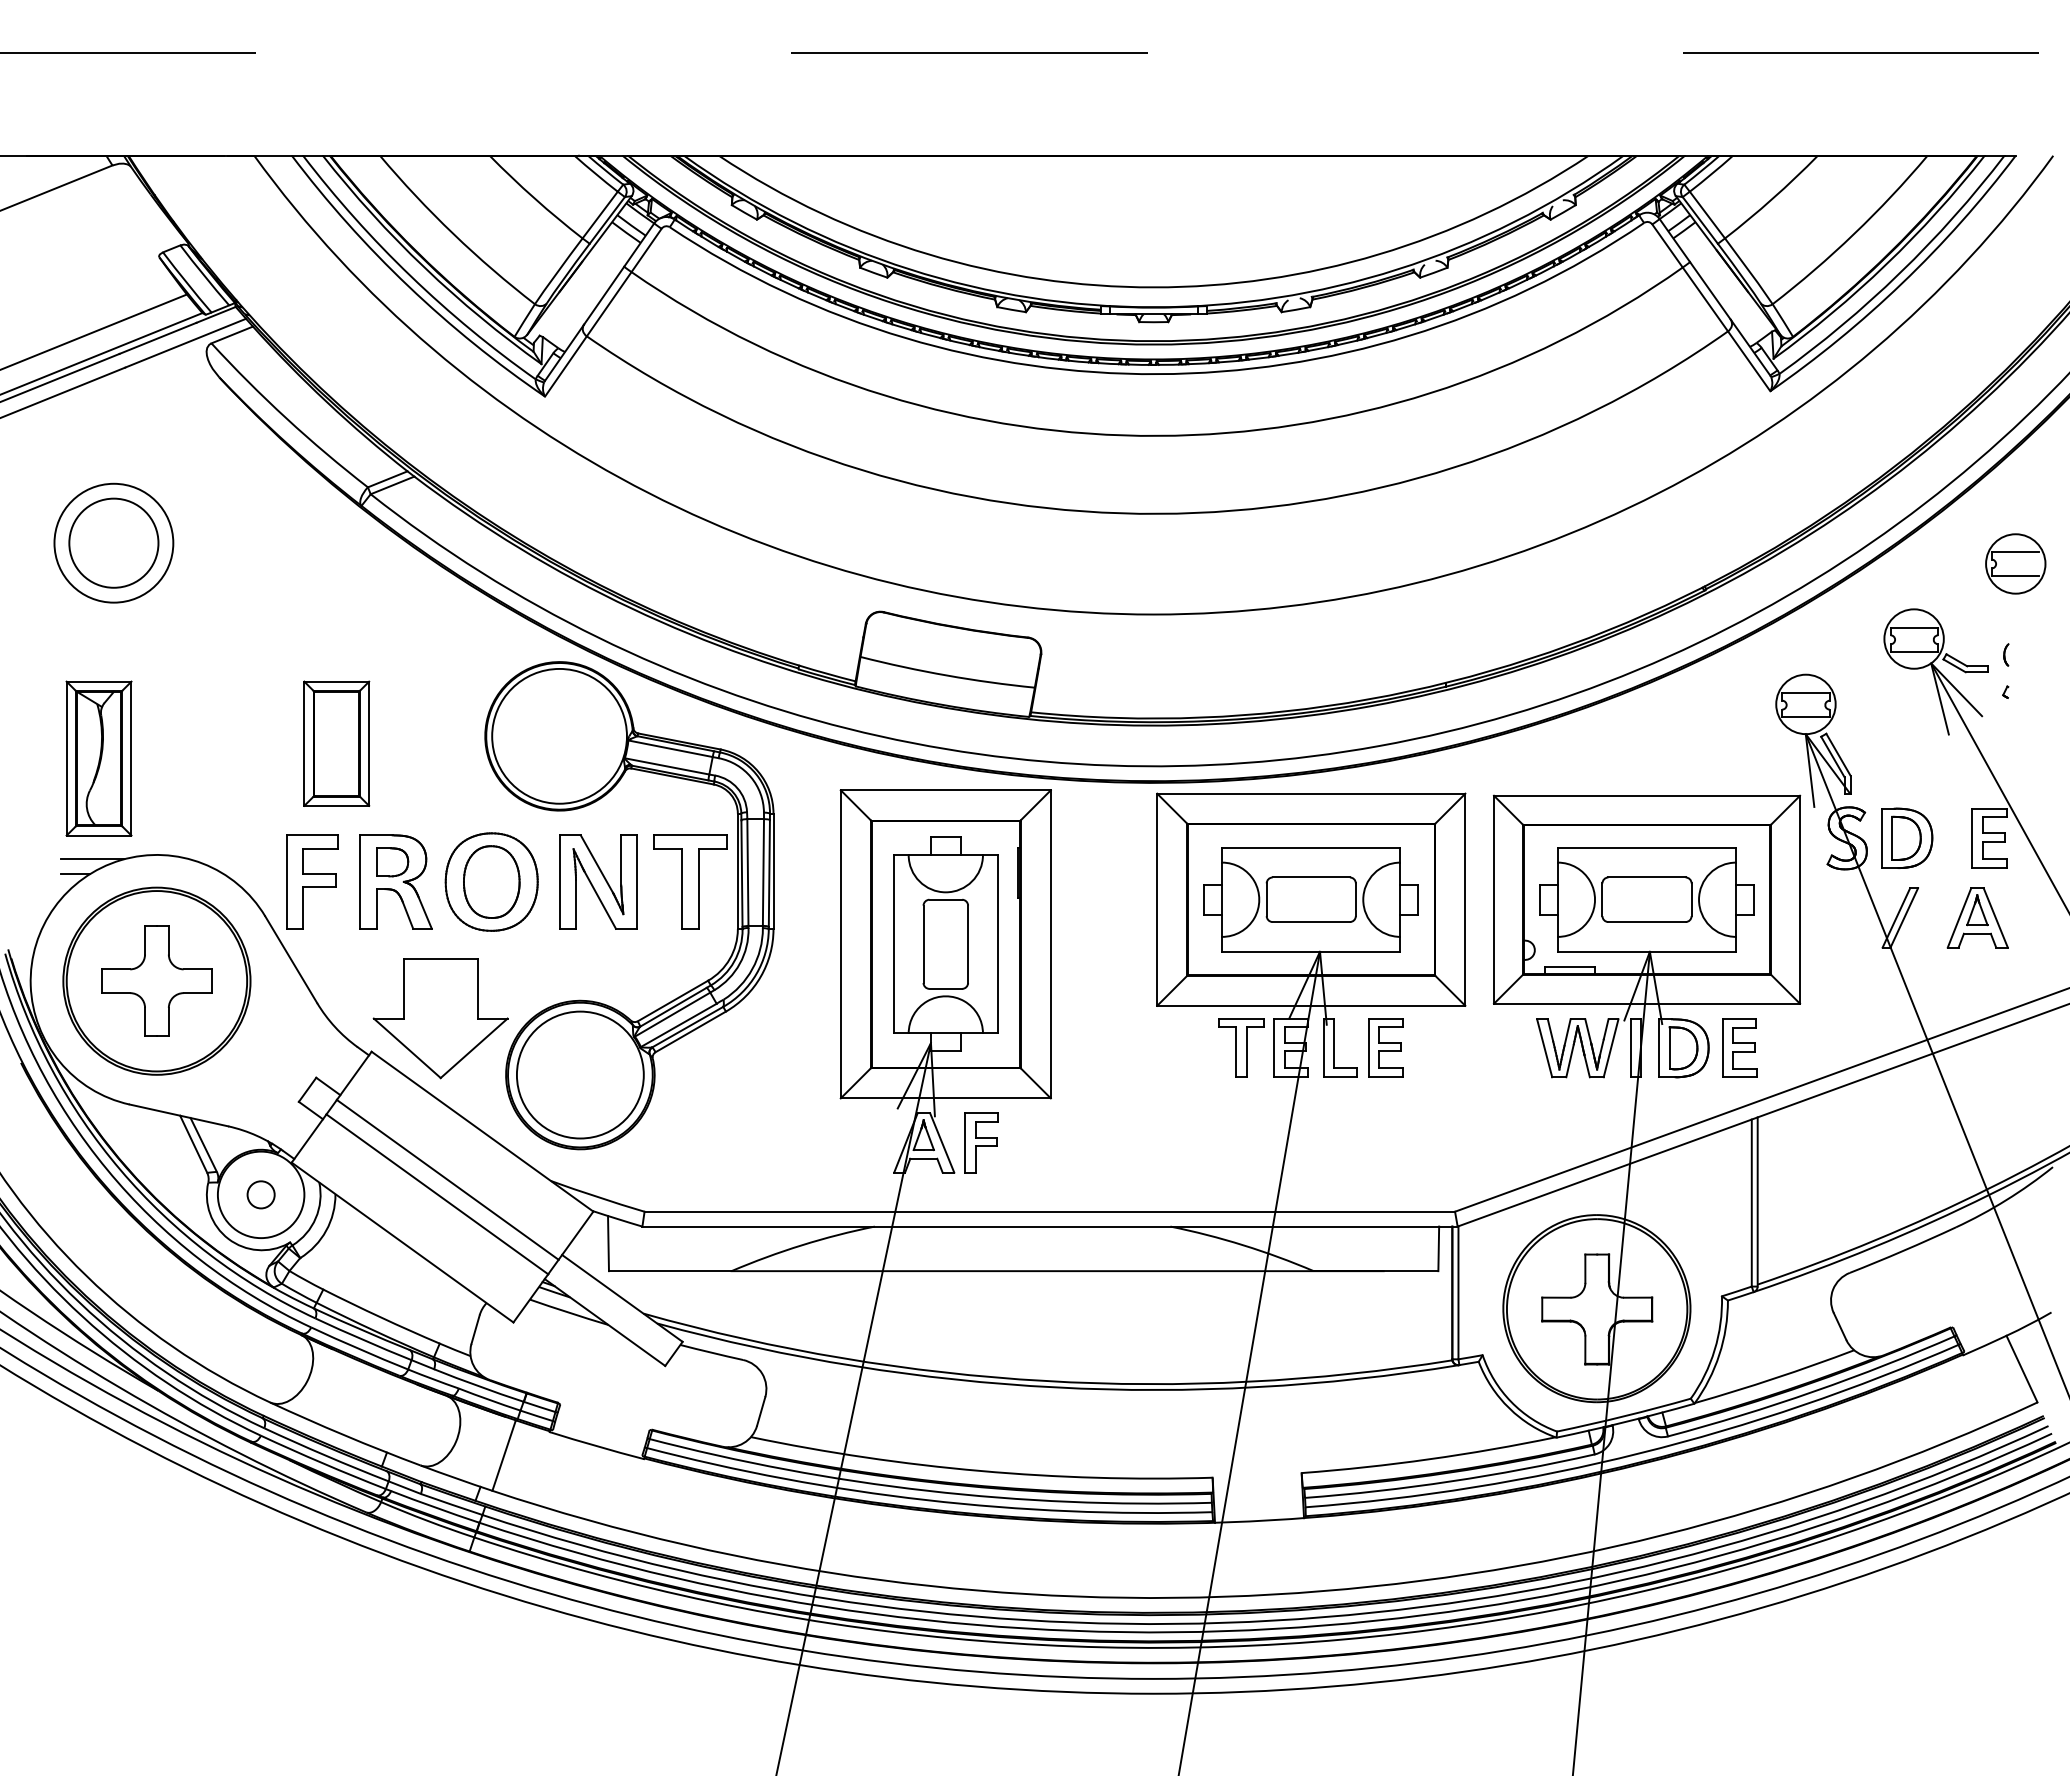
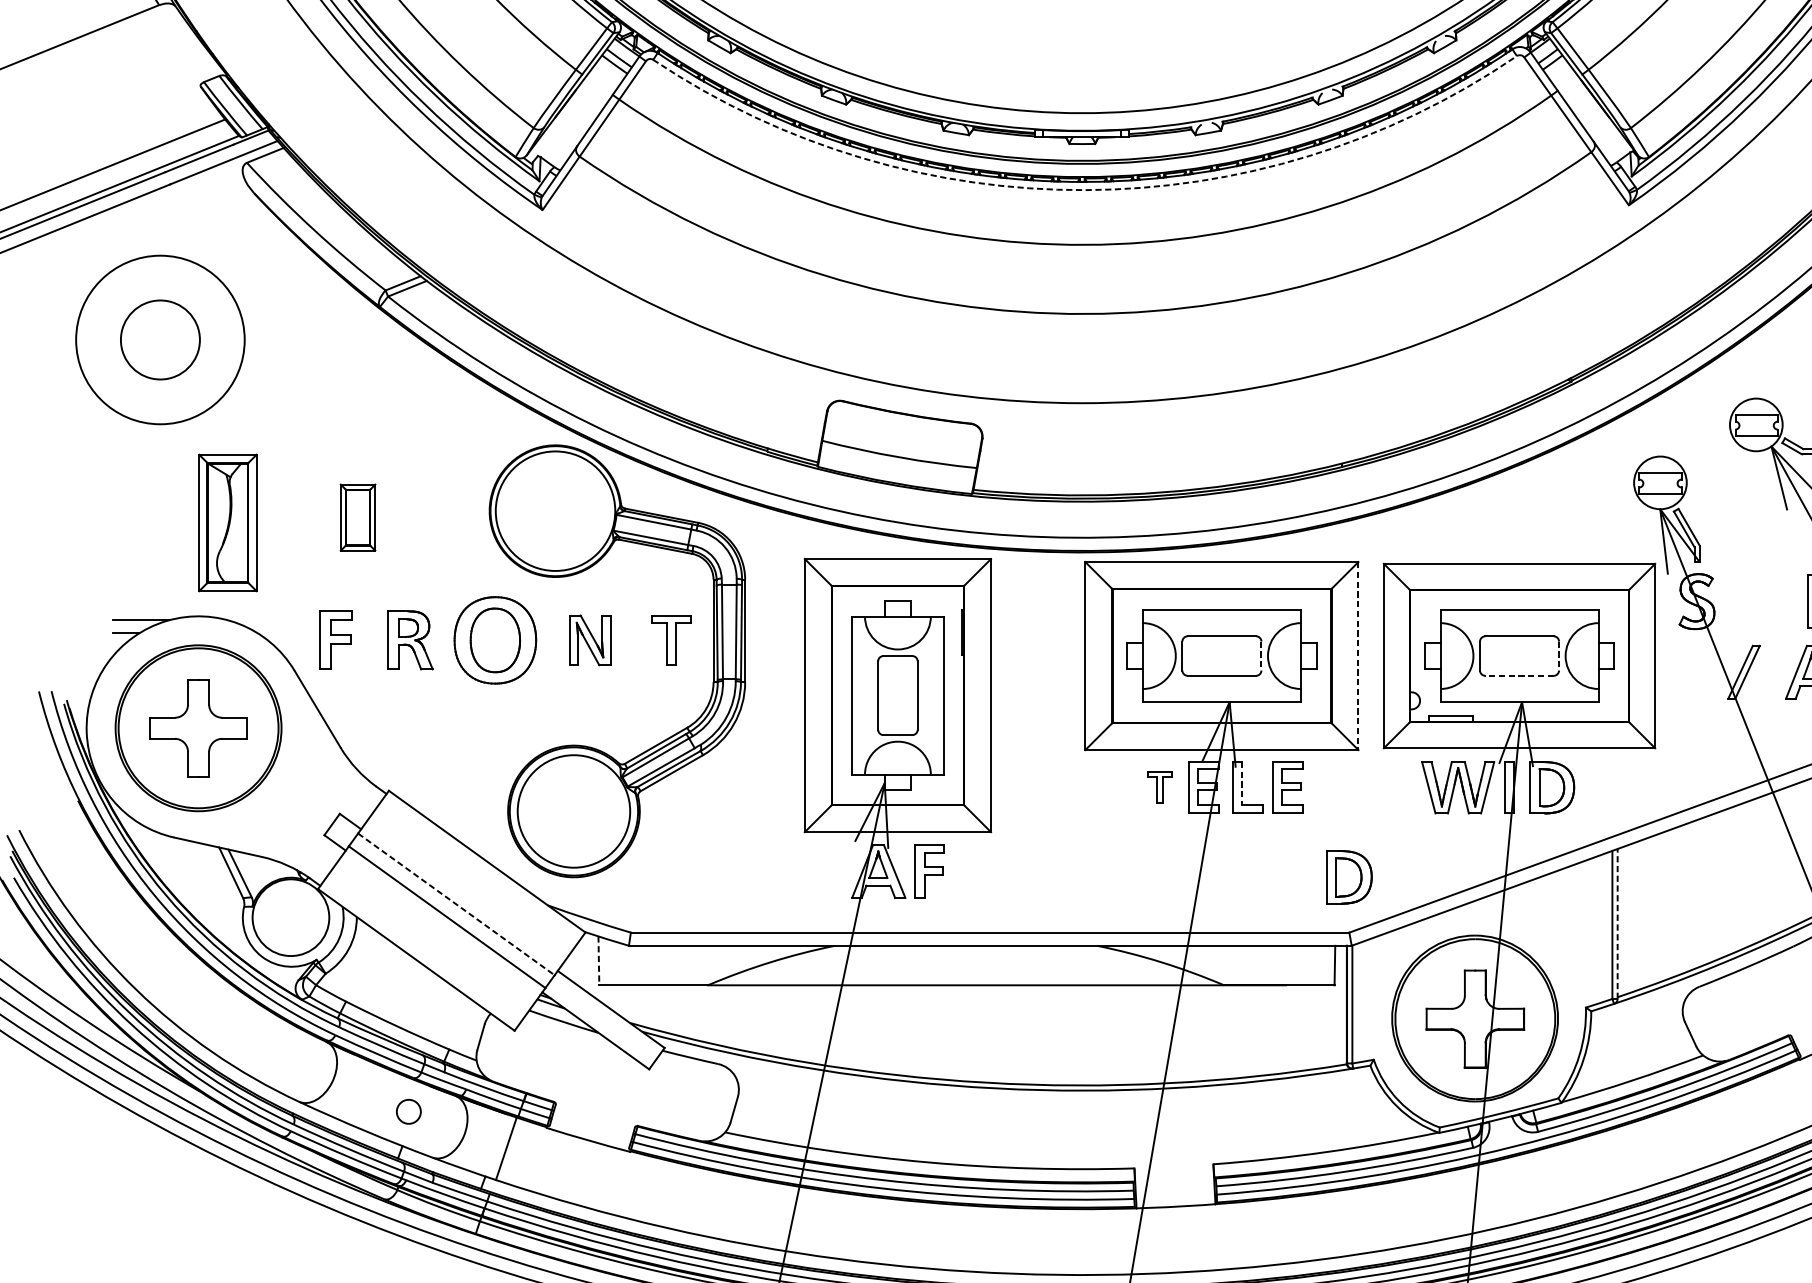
arc: (1157, 374) -> (1085, 190), solid -> dashed
circle: (113, 542) -> (160, 339), size x1.6
part: (336, 743) -> (357, 517), size x0.6
part: (98, 758) -> (227, 522), moved
part: (1907, 837) -> (1349, 876), moved
part: (312, 881) -> (336, 639), size x0.7
part: (395, 881) -> (410, 639), size x0.7
part: (598, 881) -> (590, 639), size x0.6
part: (690, 881) -> (671, 639), size x0.6
line: (1355, 900) -> (1261, 656), solid -> dashed
line: (1465, 900) -> (1358, 656), solid -> dashed
line: (1691, 900) -> (1558, 656), solid -> dashed
line: (1647, 922) -> (1519, 676), solid -> dashed
part: (440, 1018) -> (449, 761), removed
line: (1334, 1043) -> (1242, 783), solid -> dashed
part: (1241, 1047) -> (1160, 787), size x0.6
part: (1739, 1047) -> (1601, 787), removed
line: (447, 1179) -> (456, 904), solid -> dashed
circle: (260, 1194) -> (408, 1111), moved
line: (1757, 1201) -> (1617, 923), solid -> dashed
line: (608, 1243) -> (598, 960), solid -> dashed

